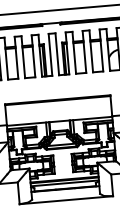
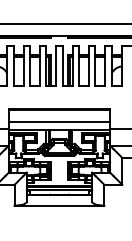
line: (58, 113) -> (59, 122), added

